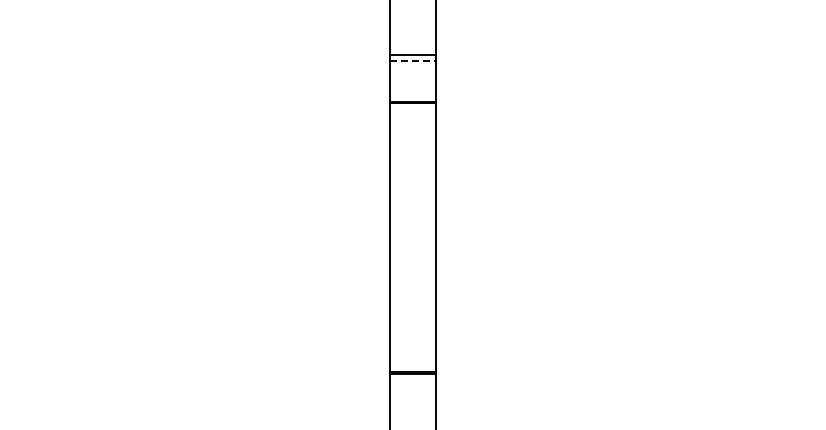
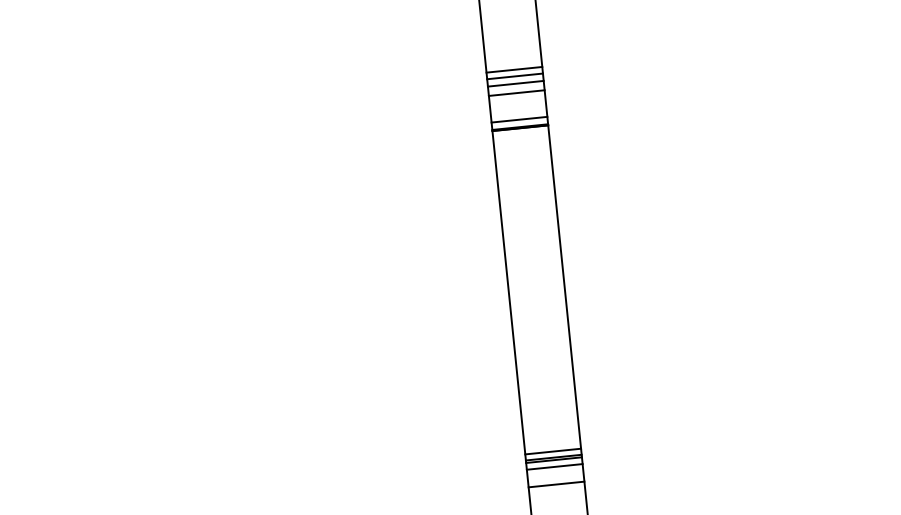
line: (413, 60) -> (515, 76), dashed -> solid
line: (412, 66) -> (515, 83), added
line: (412, 74) -> (516, 93), added
line: (412, 96) -> (518, 120), added
line: (412, 367) -> (552, 452), added
line: (412, 379) -> (554, 466), added
line: (412, 393) -> (555, 484), added

